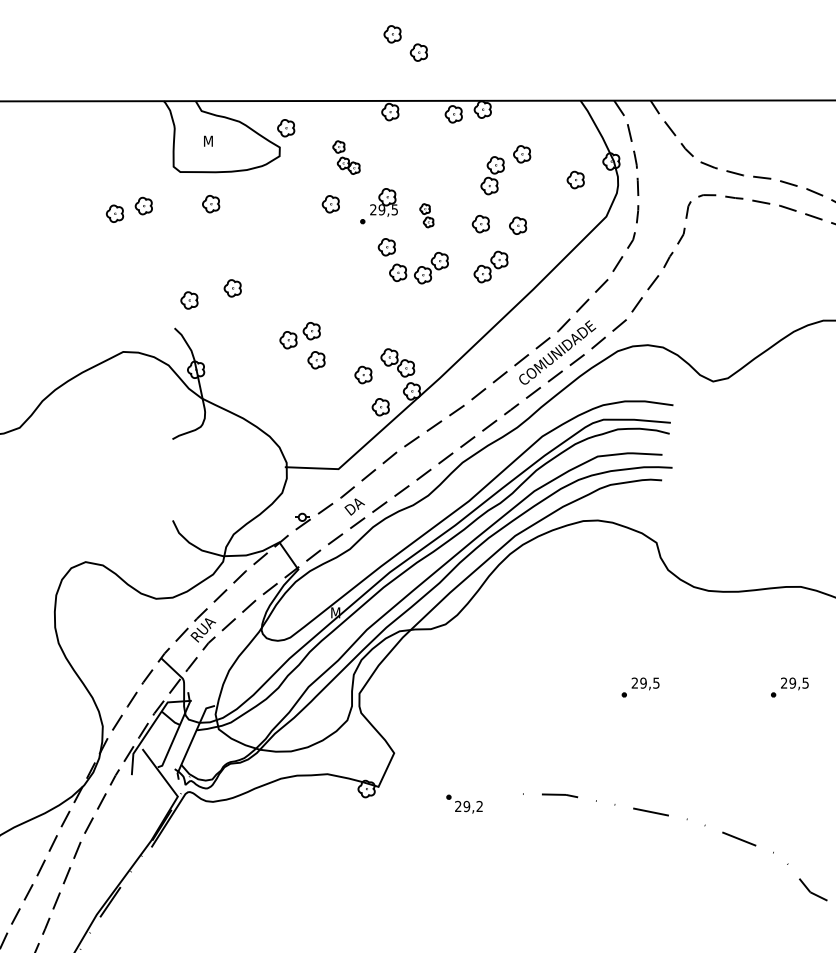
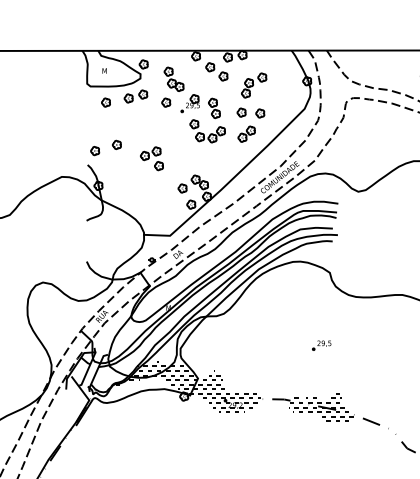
part: (405, 42) -> (216, 71), moved
part: (345, 156) -> (173, 78), size x1.43
part: (576, 180) -> (289, 90), removed
part: (128, 209) -> (135, 96), moved
part: (426, 215) -> (214, 108), size x1.67
part: (301, 345) -> (151, 158), moved
part: (789, 687) -> (396, 345), removed
hatch: (375, 769) -> (188, 386), added
hatch: (639, 810) -> (321, 407), added

